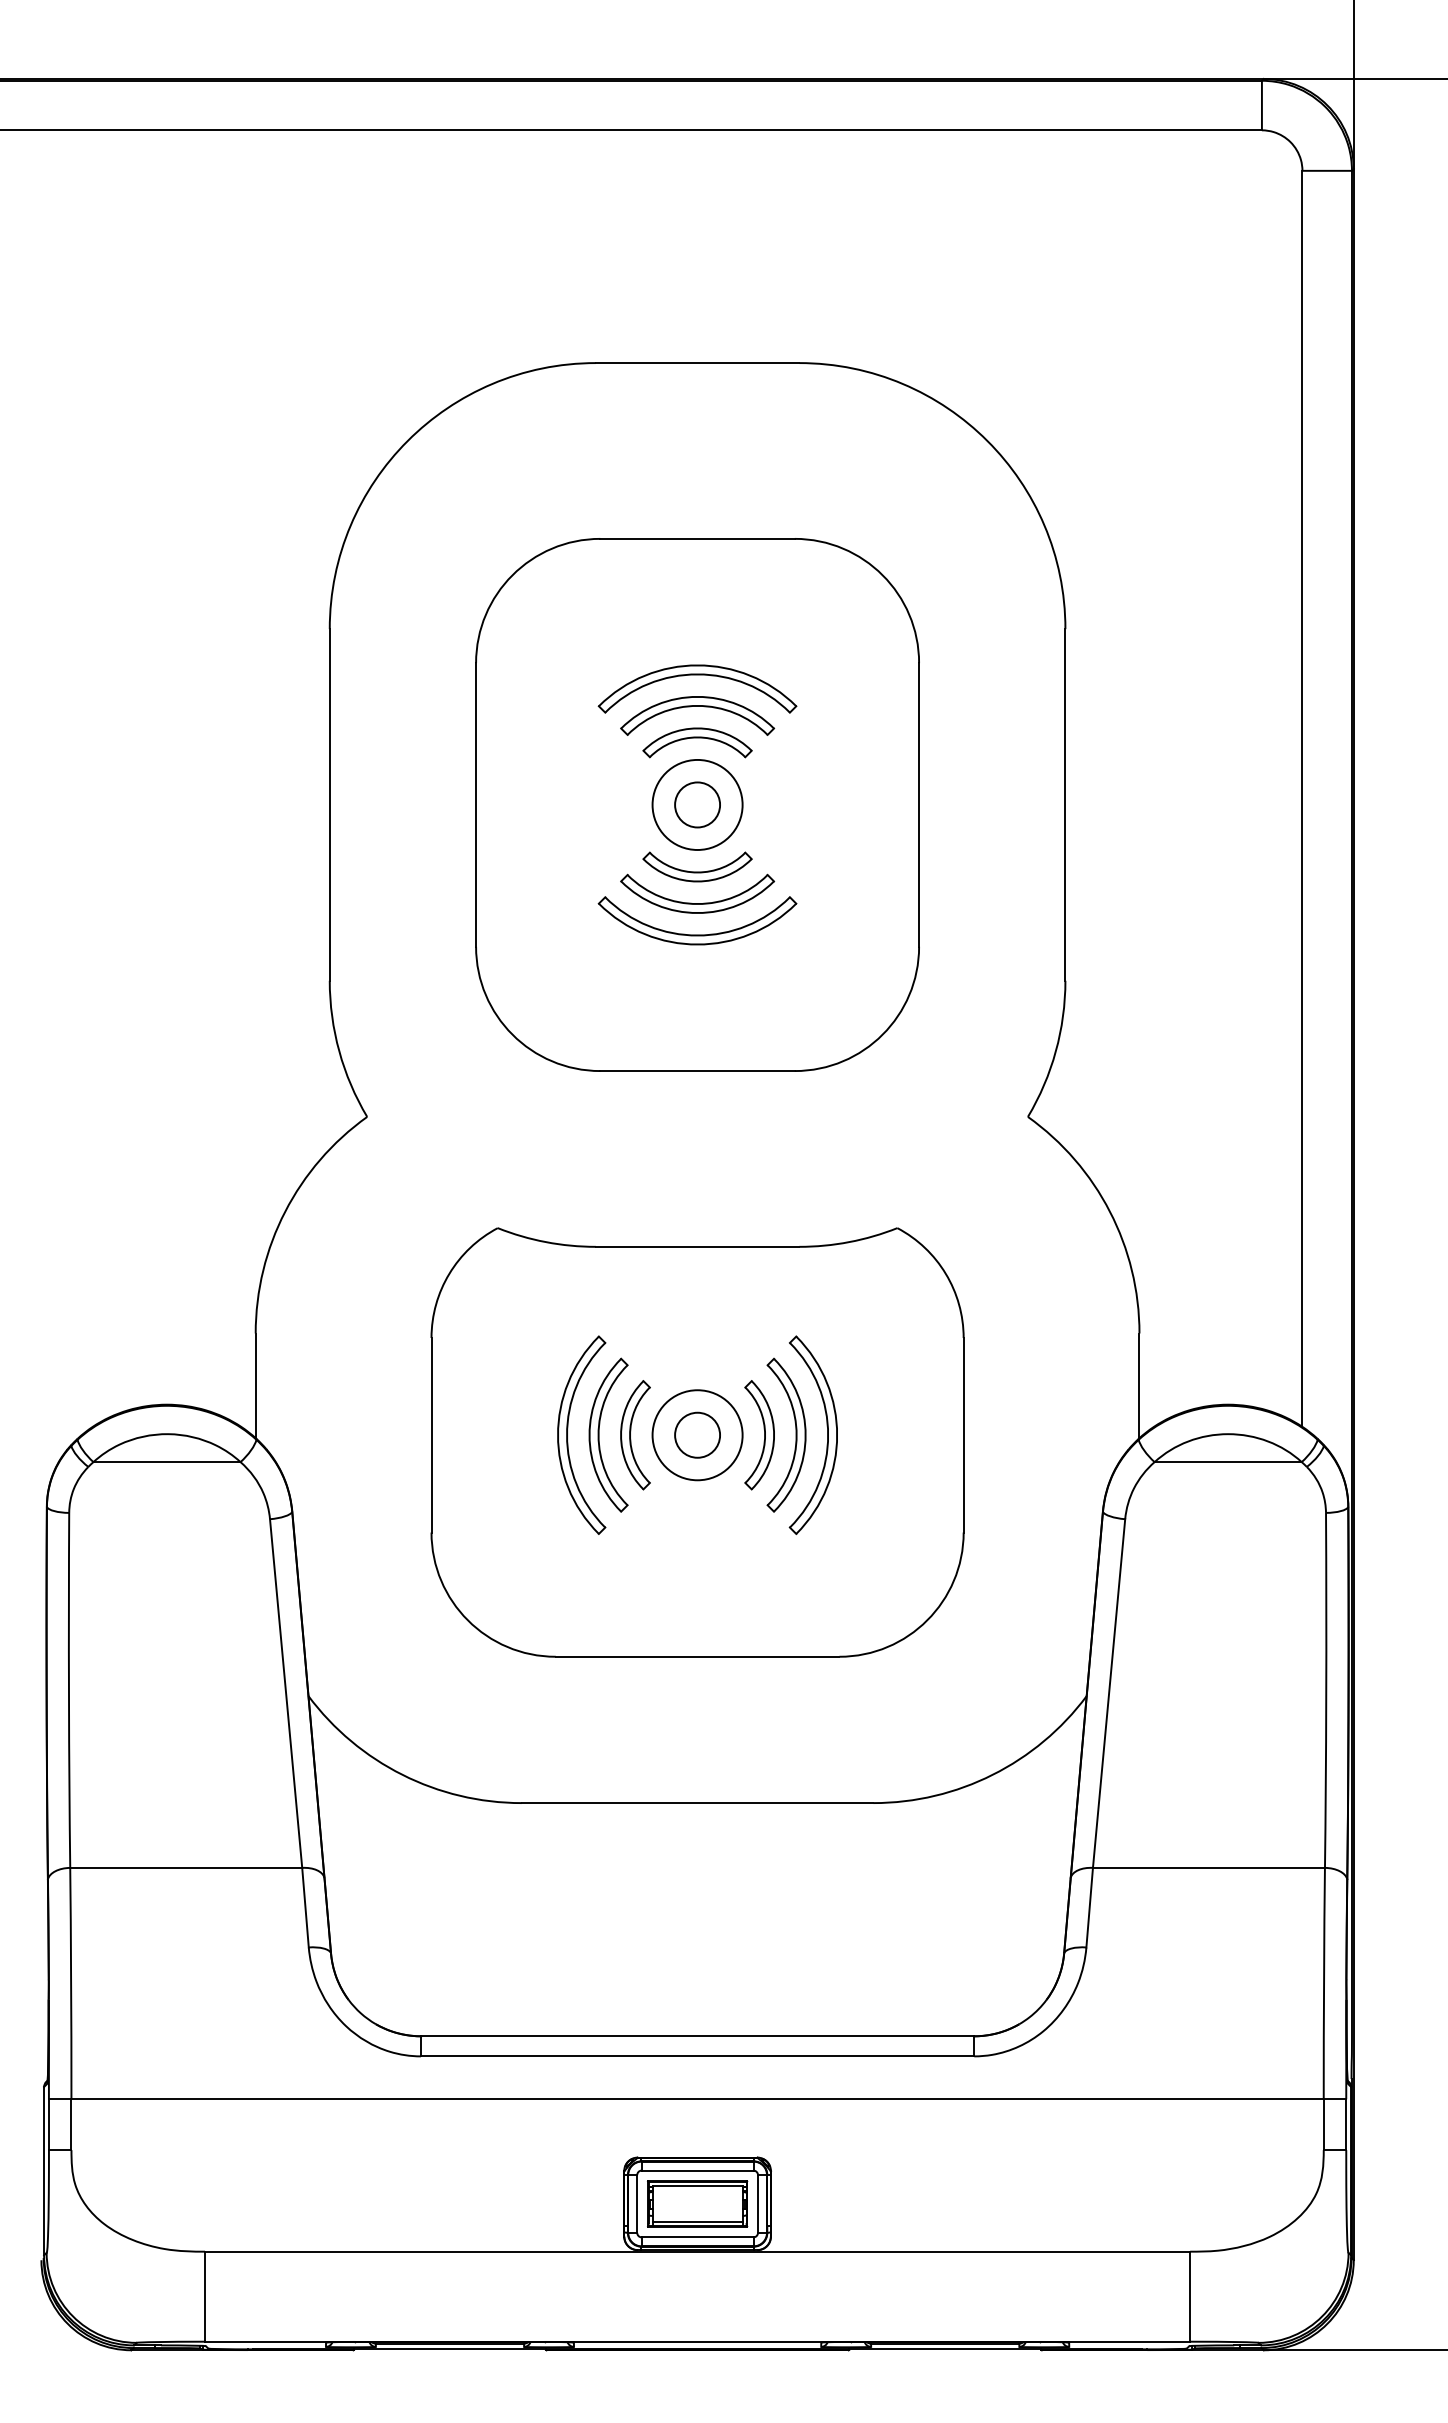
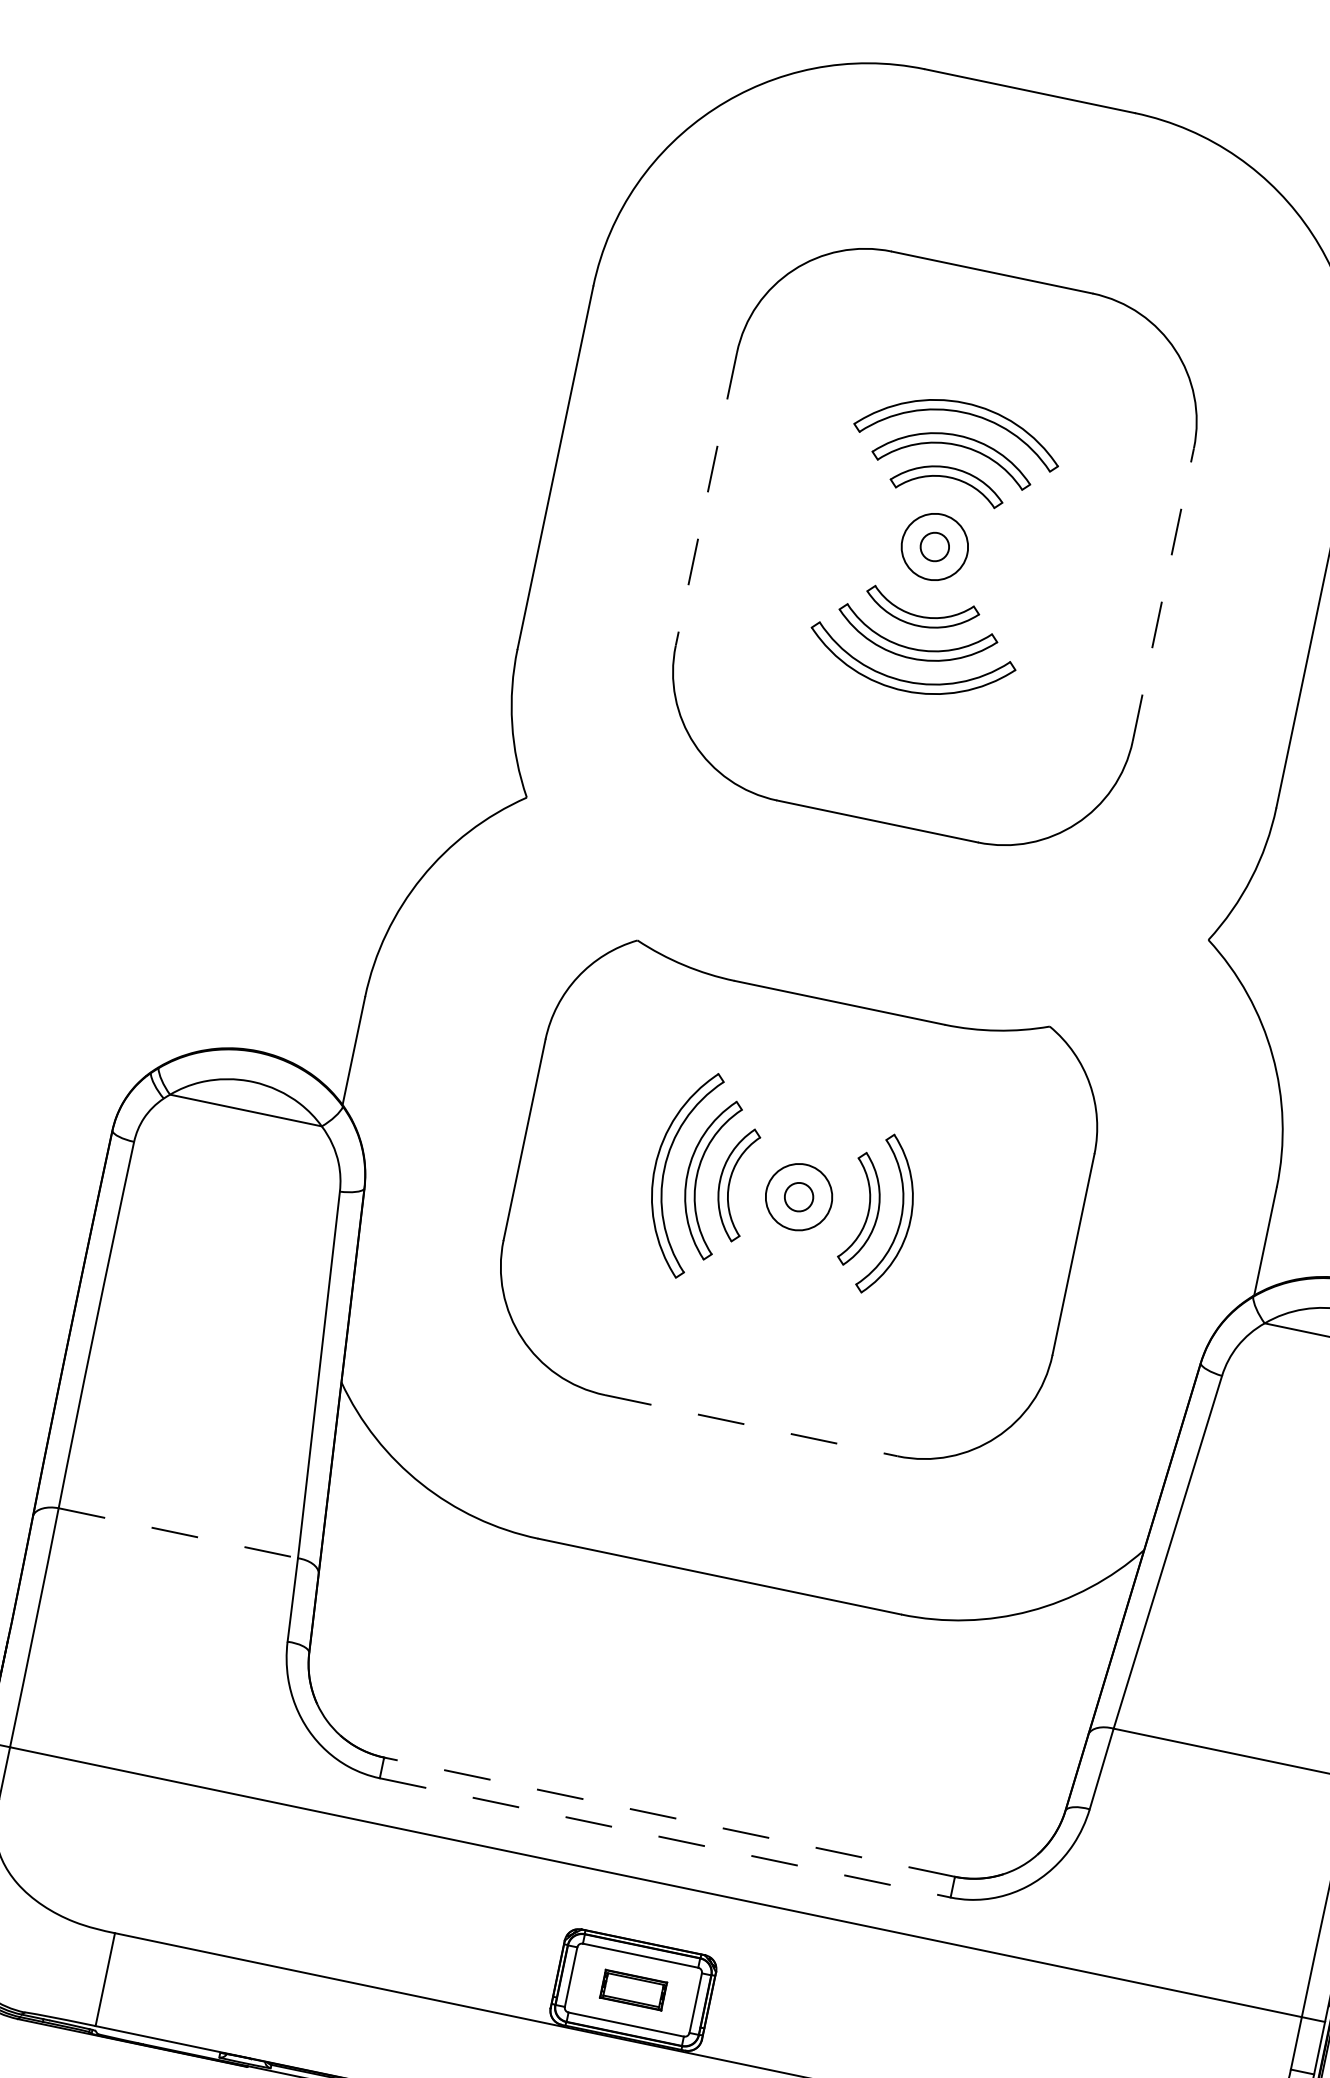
line: (476, 804) -> (706, 498), solid -> dashed
circle: (697, 804) -> (934, 546), size x0.6
circle: (697, 804) -> (934, 546), size x0.7
line: (919, 804) -> (1163, 594), solid -> dashed
circle: (697, 1434) -> (799, 1196), size x0.6
part: (827, 1434) -> (933, 1224), removed
circle: (697, 1435) -> (798, 1197), size x0.7
line: (697, 1656) -> (751, 1425), solid -> dashed
line: (186, 1867) -> (178, 1532), solid -> dashed
line: (697, 2036) -> (669, 1817), solid -> dashed
line: (697, 2056) -> (665, 1837), solid -> dashed
part: (697, 2203) -> (633, 1989), size x0.6

